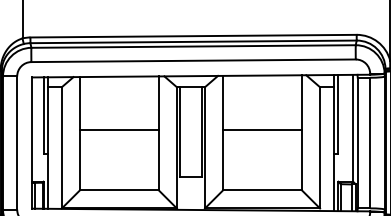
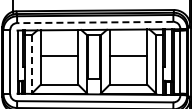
line: (191, 60) -> (94, 22), solid -> dashed
line: (61, 147) -> (31, 64), solid -> dashed

